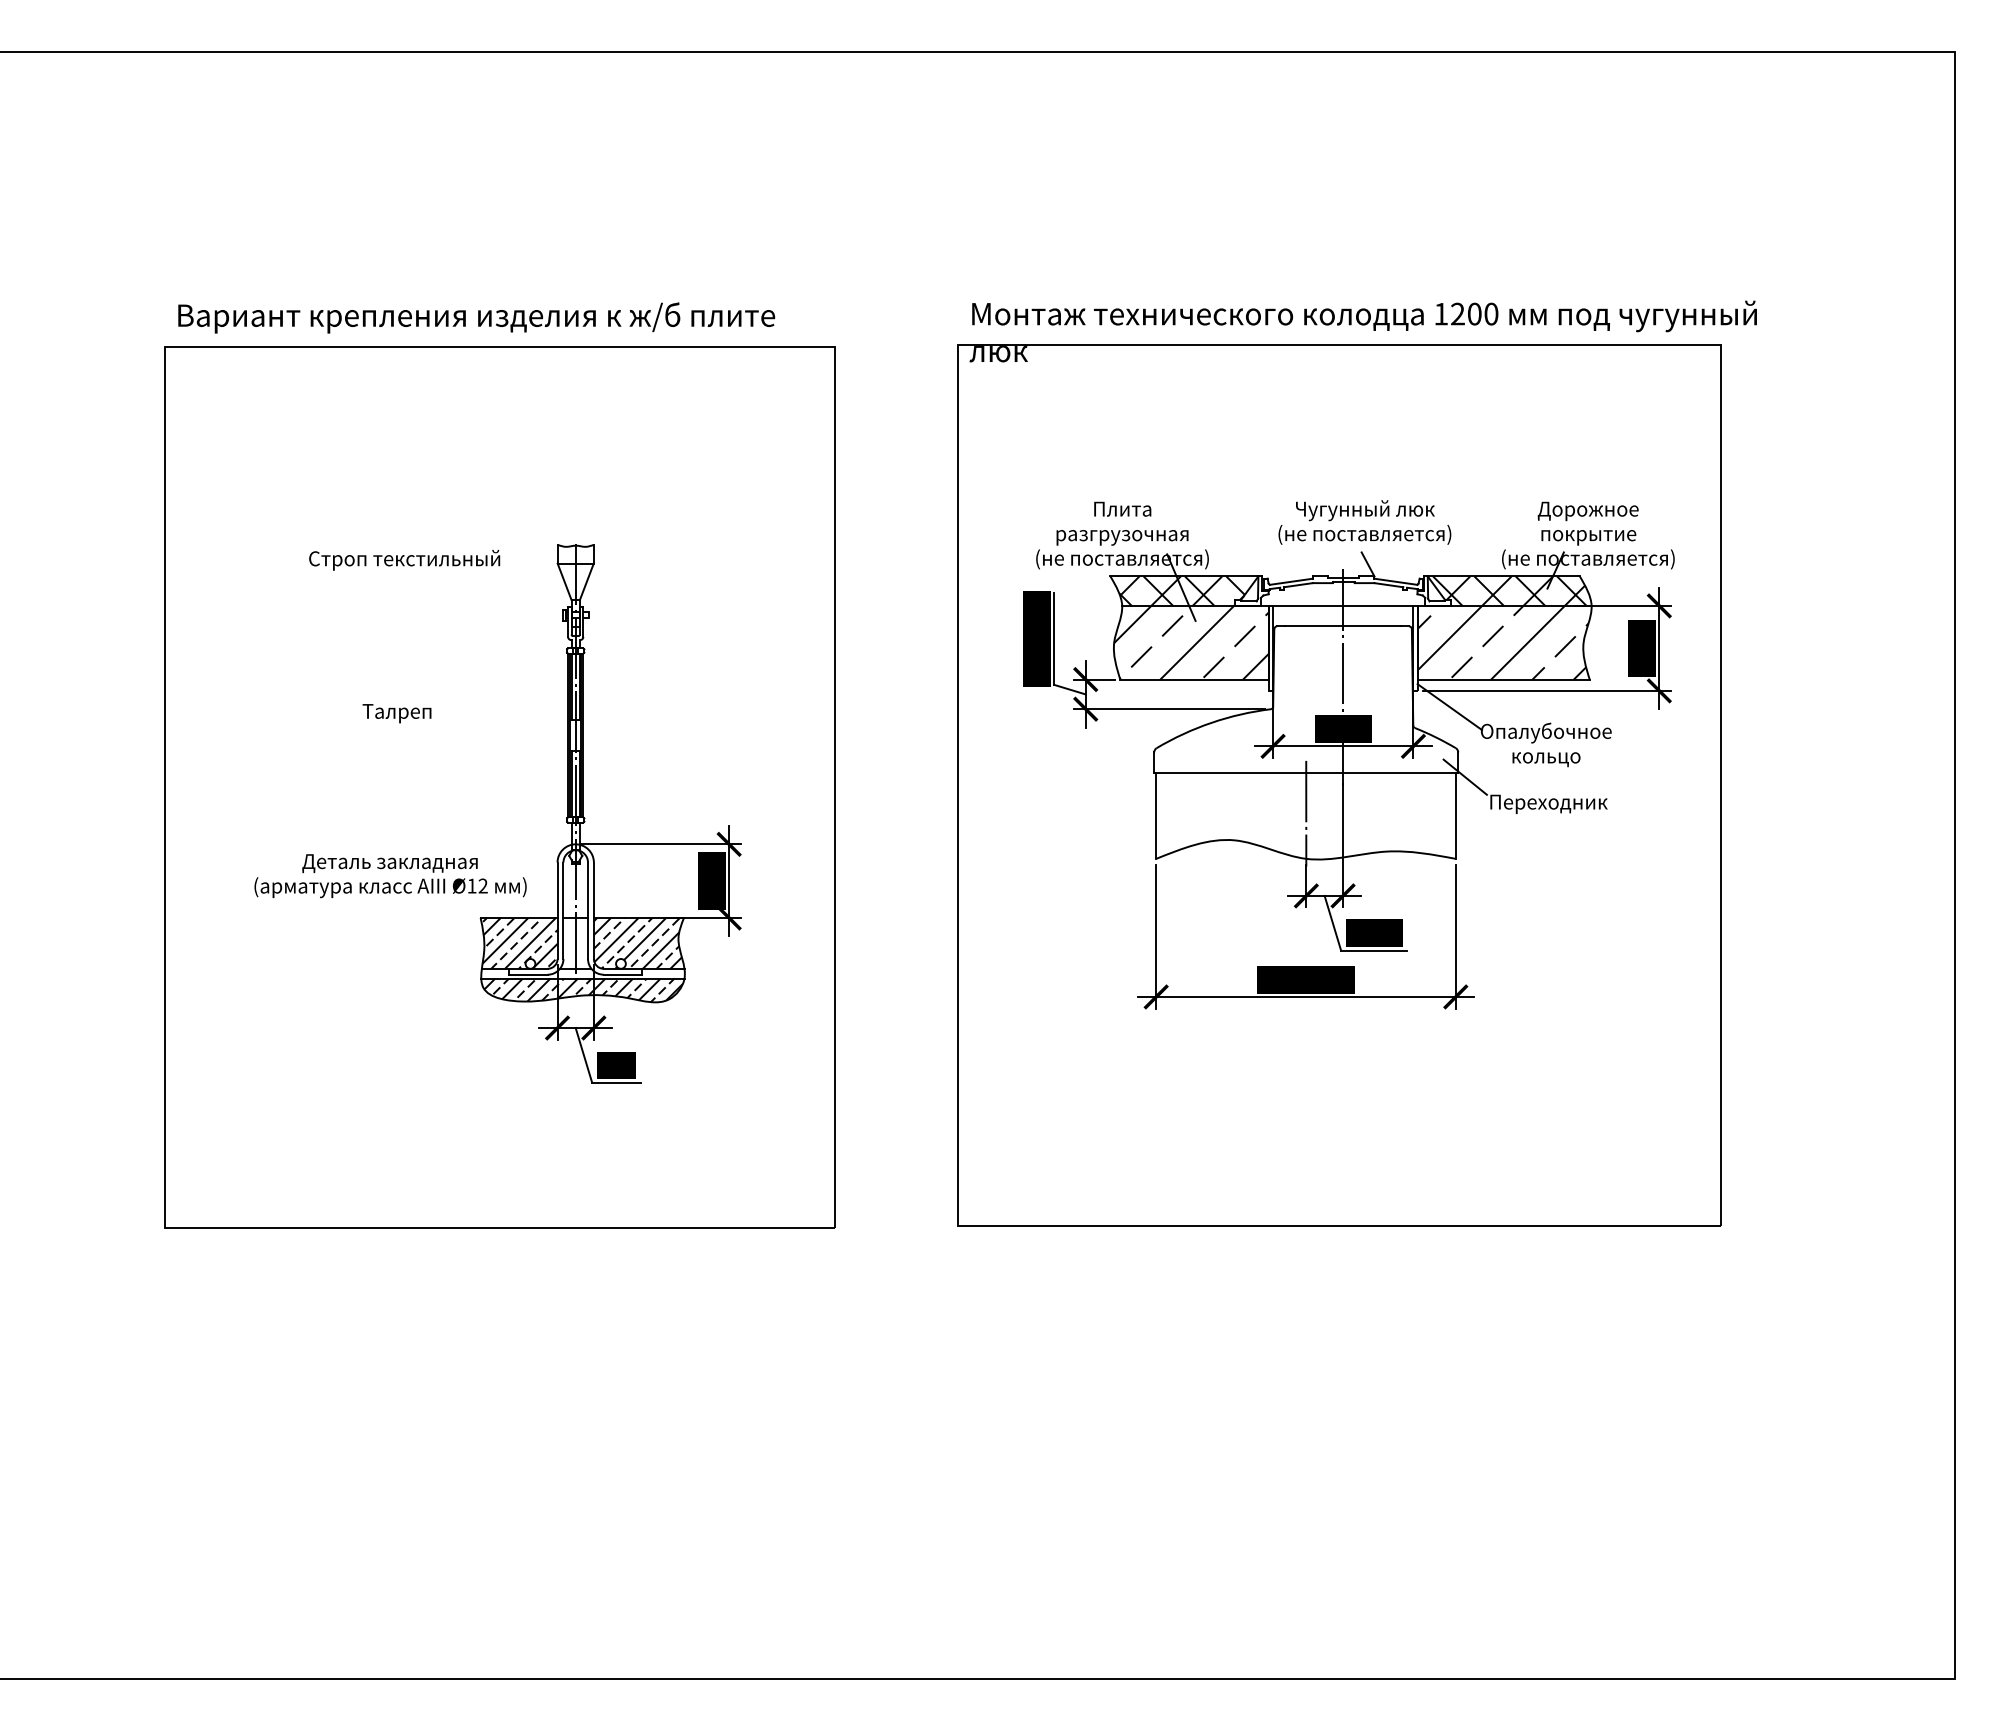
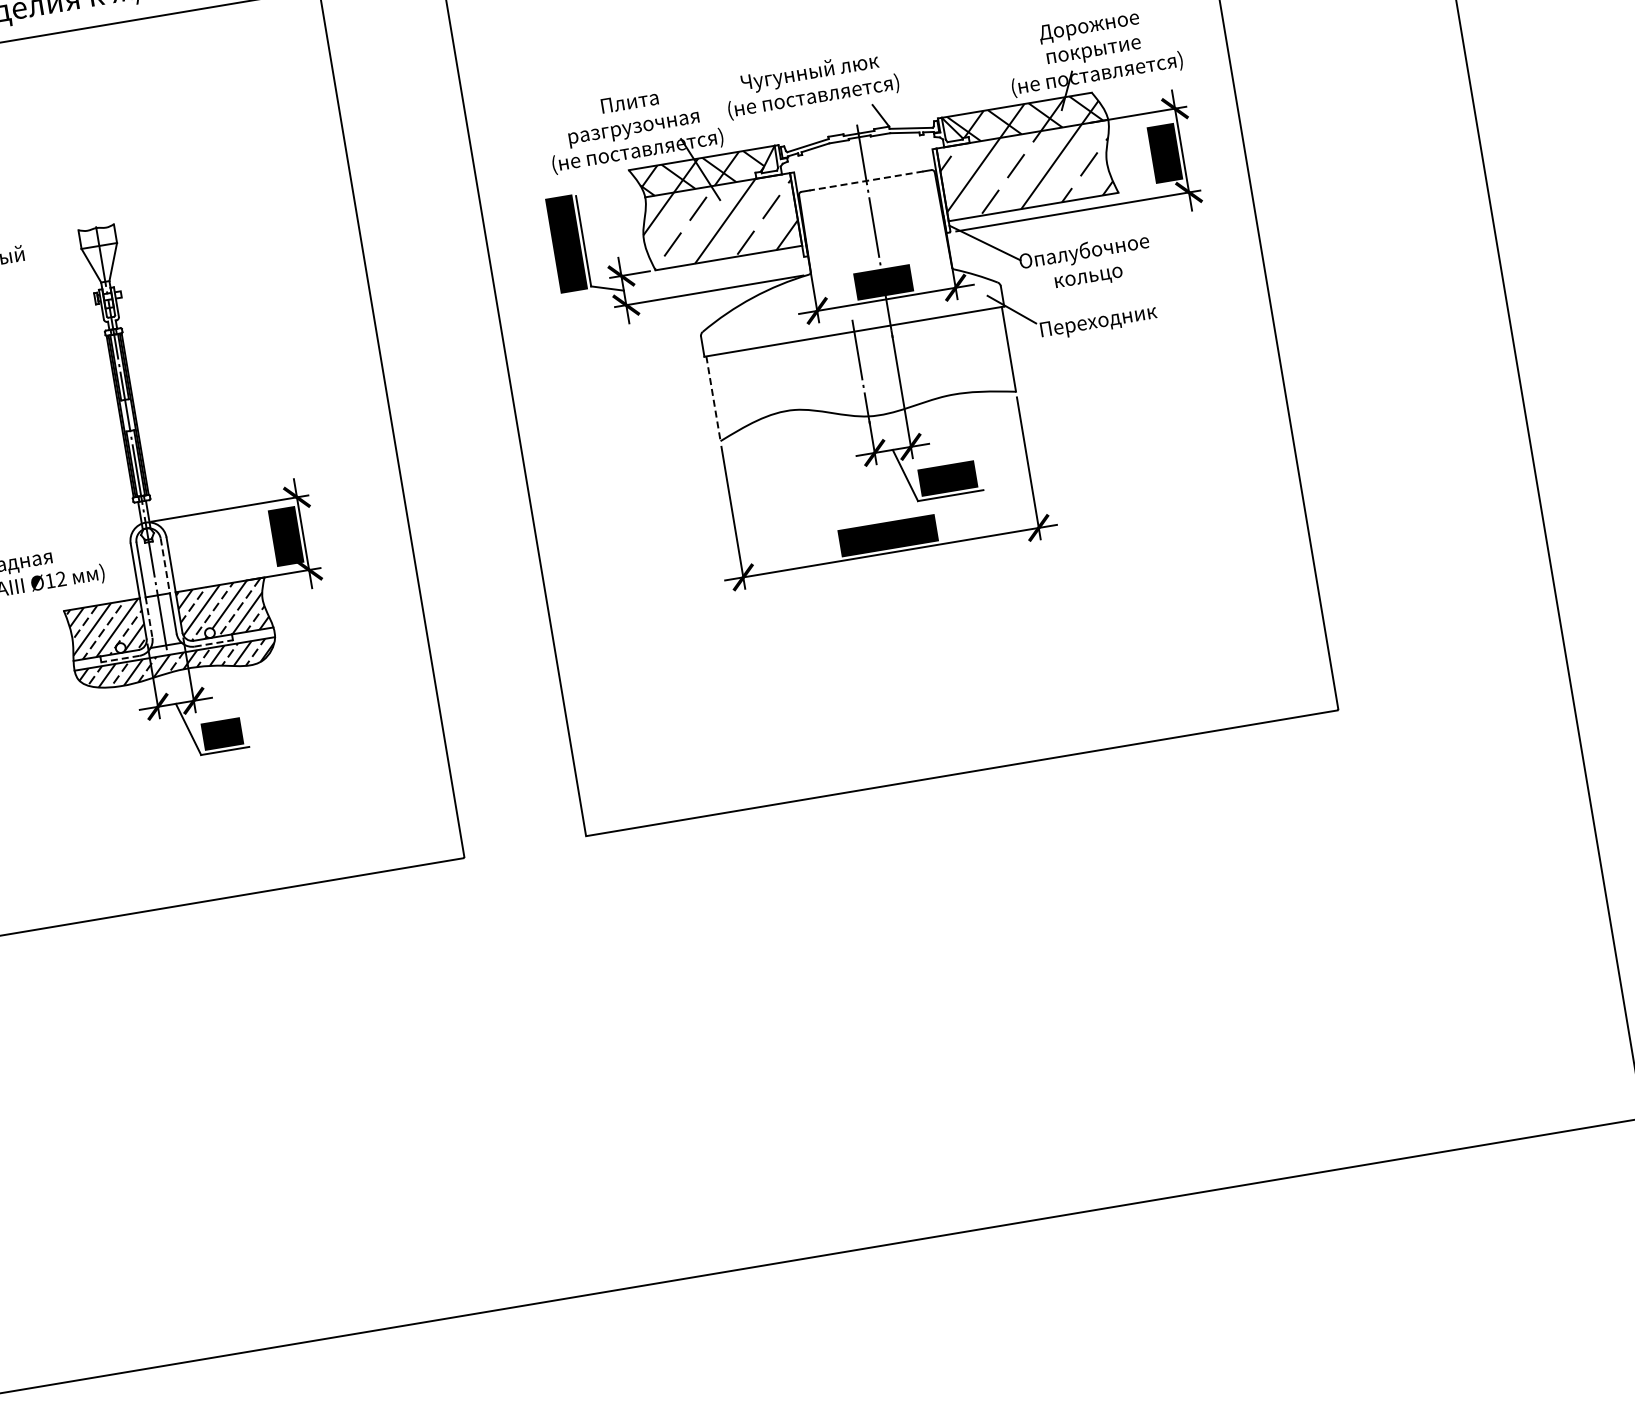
text: (1364, 522) -> (811, 84), moved
line: (1343, 605) -> (863, 160), removed
line: (1343, 626) -> (866, 181), solid -> dashed
line: (1156, 815) -> (713, 398), solid -> dashed
line: (588, 890) -> (165, 566), solid -> dashed
line: (563, 939) -> (149, 618), solid -> dashed
line: (527, 974) -> (119, 658), solid -> dashed
line: (623, 974) -> (214, 643), solid -> dashed

